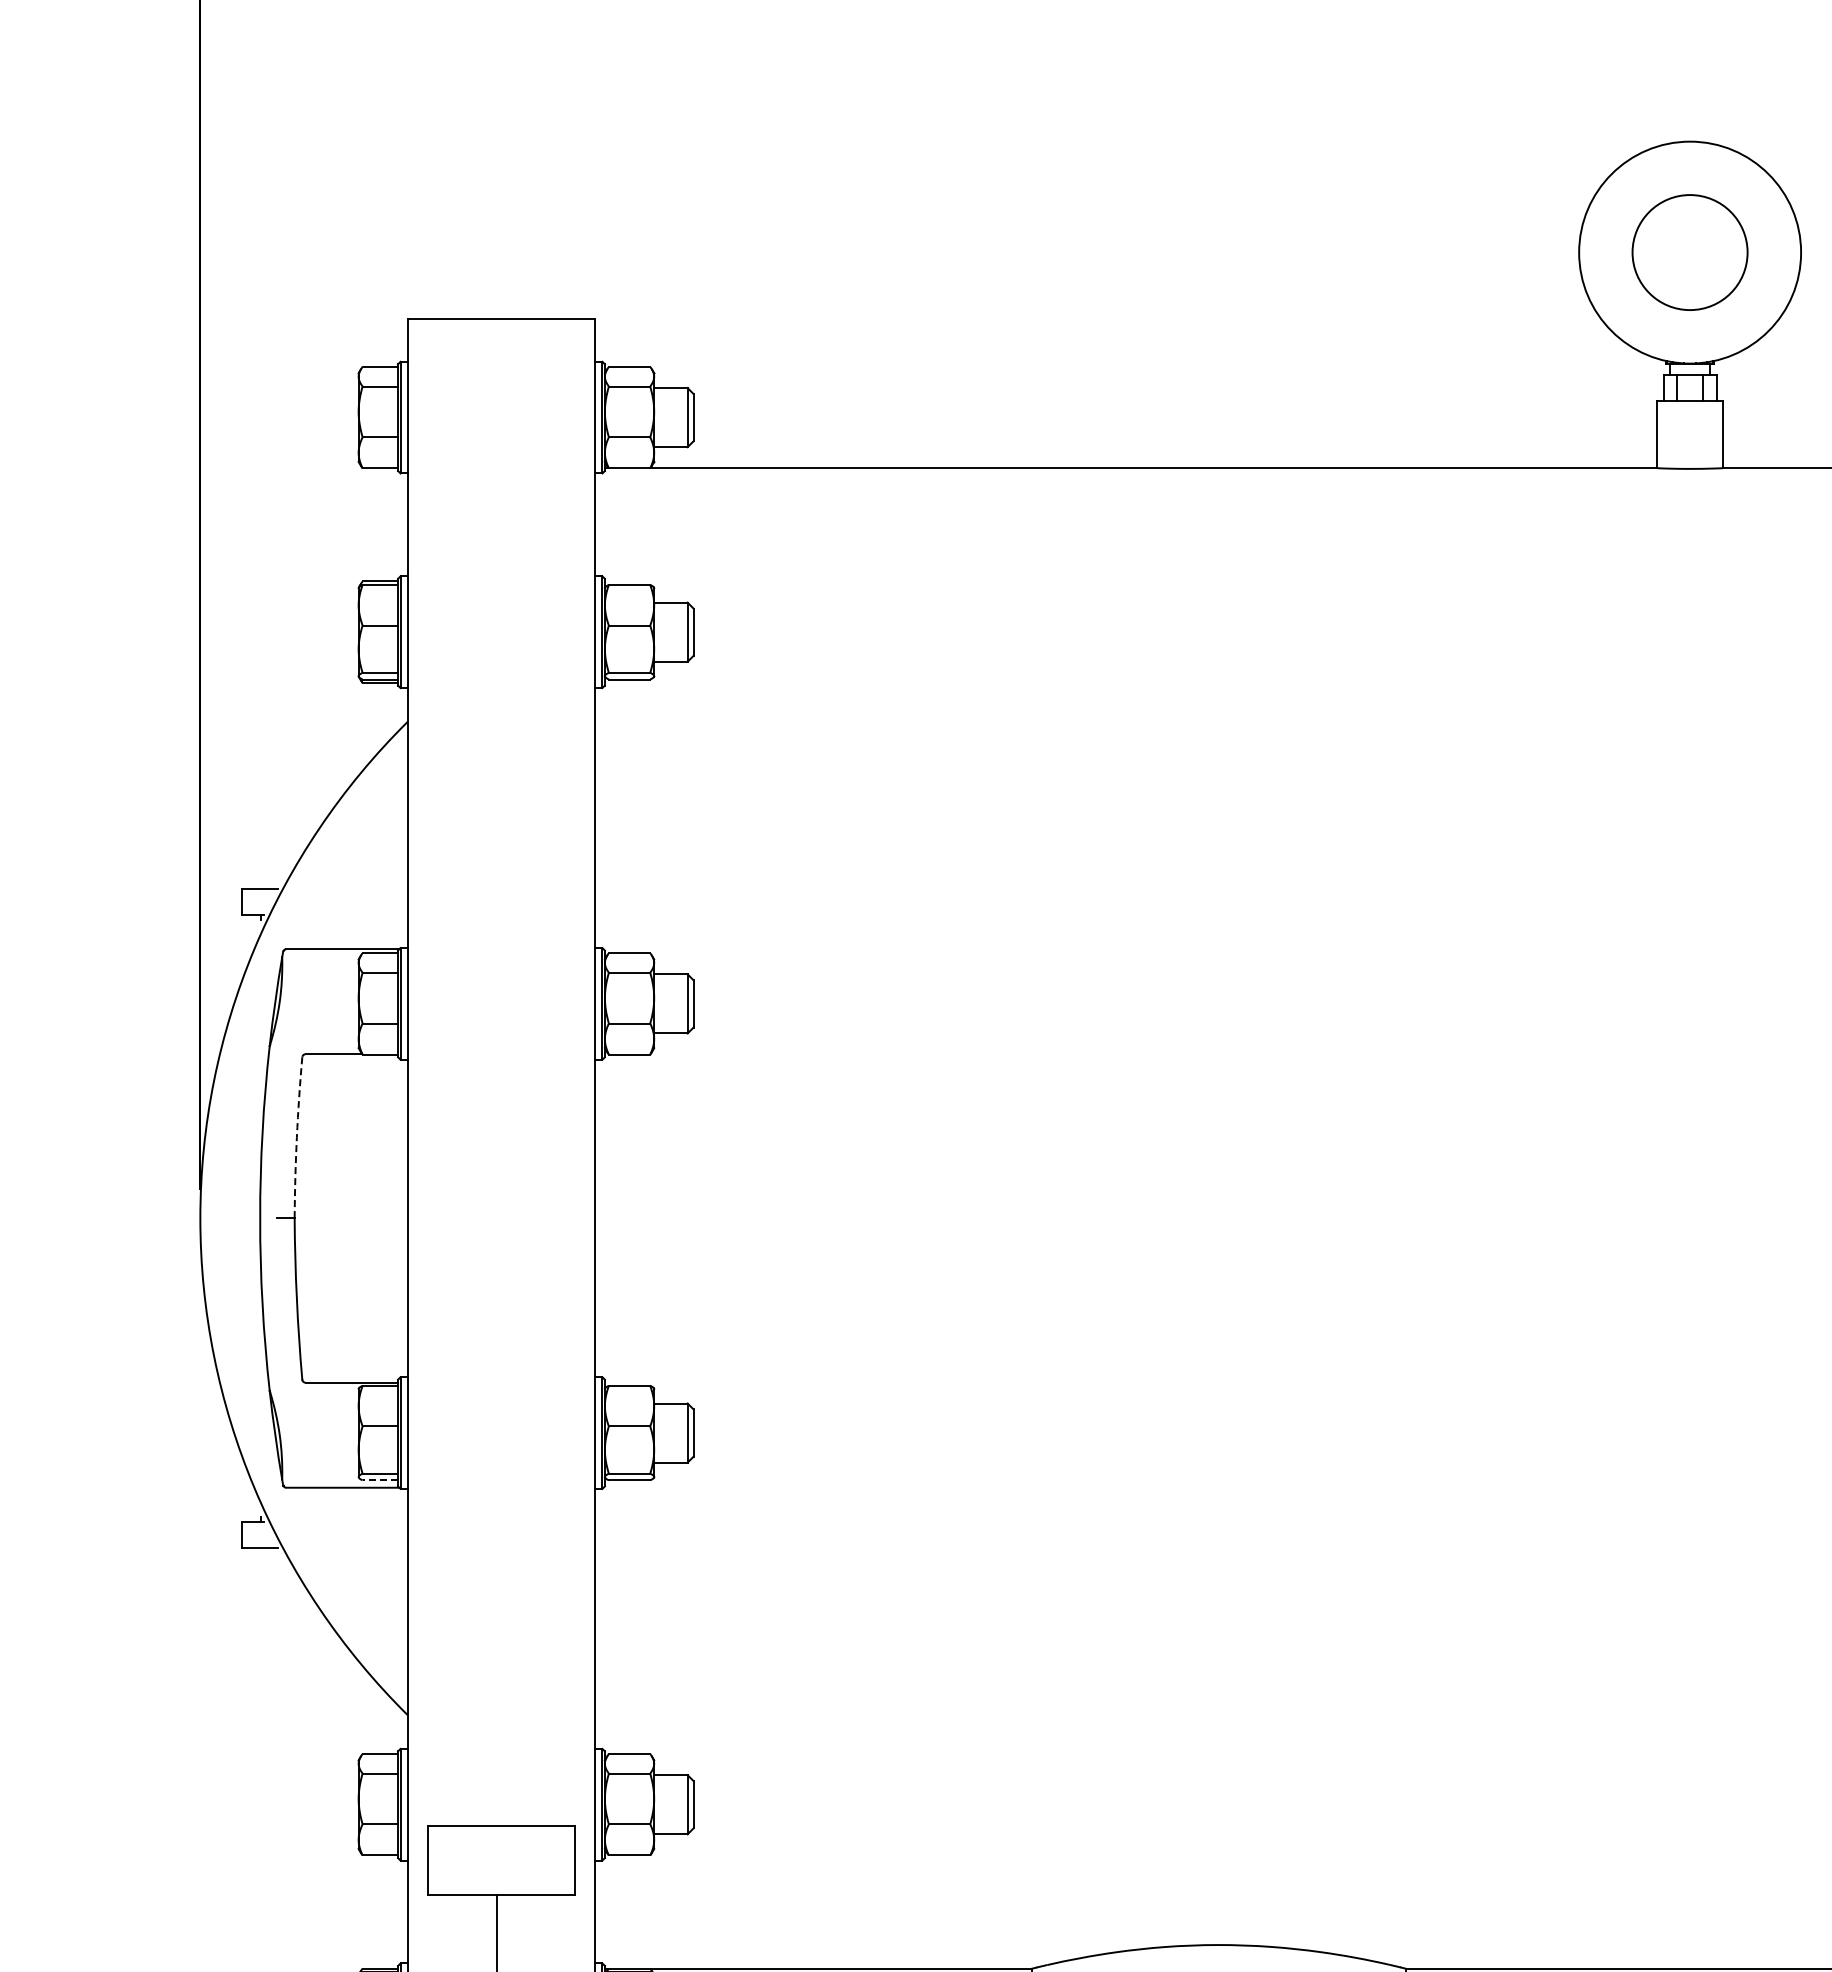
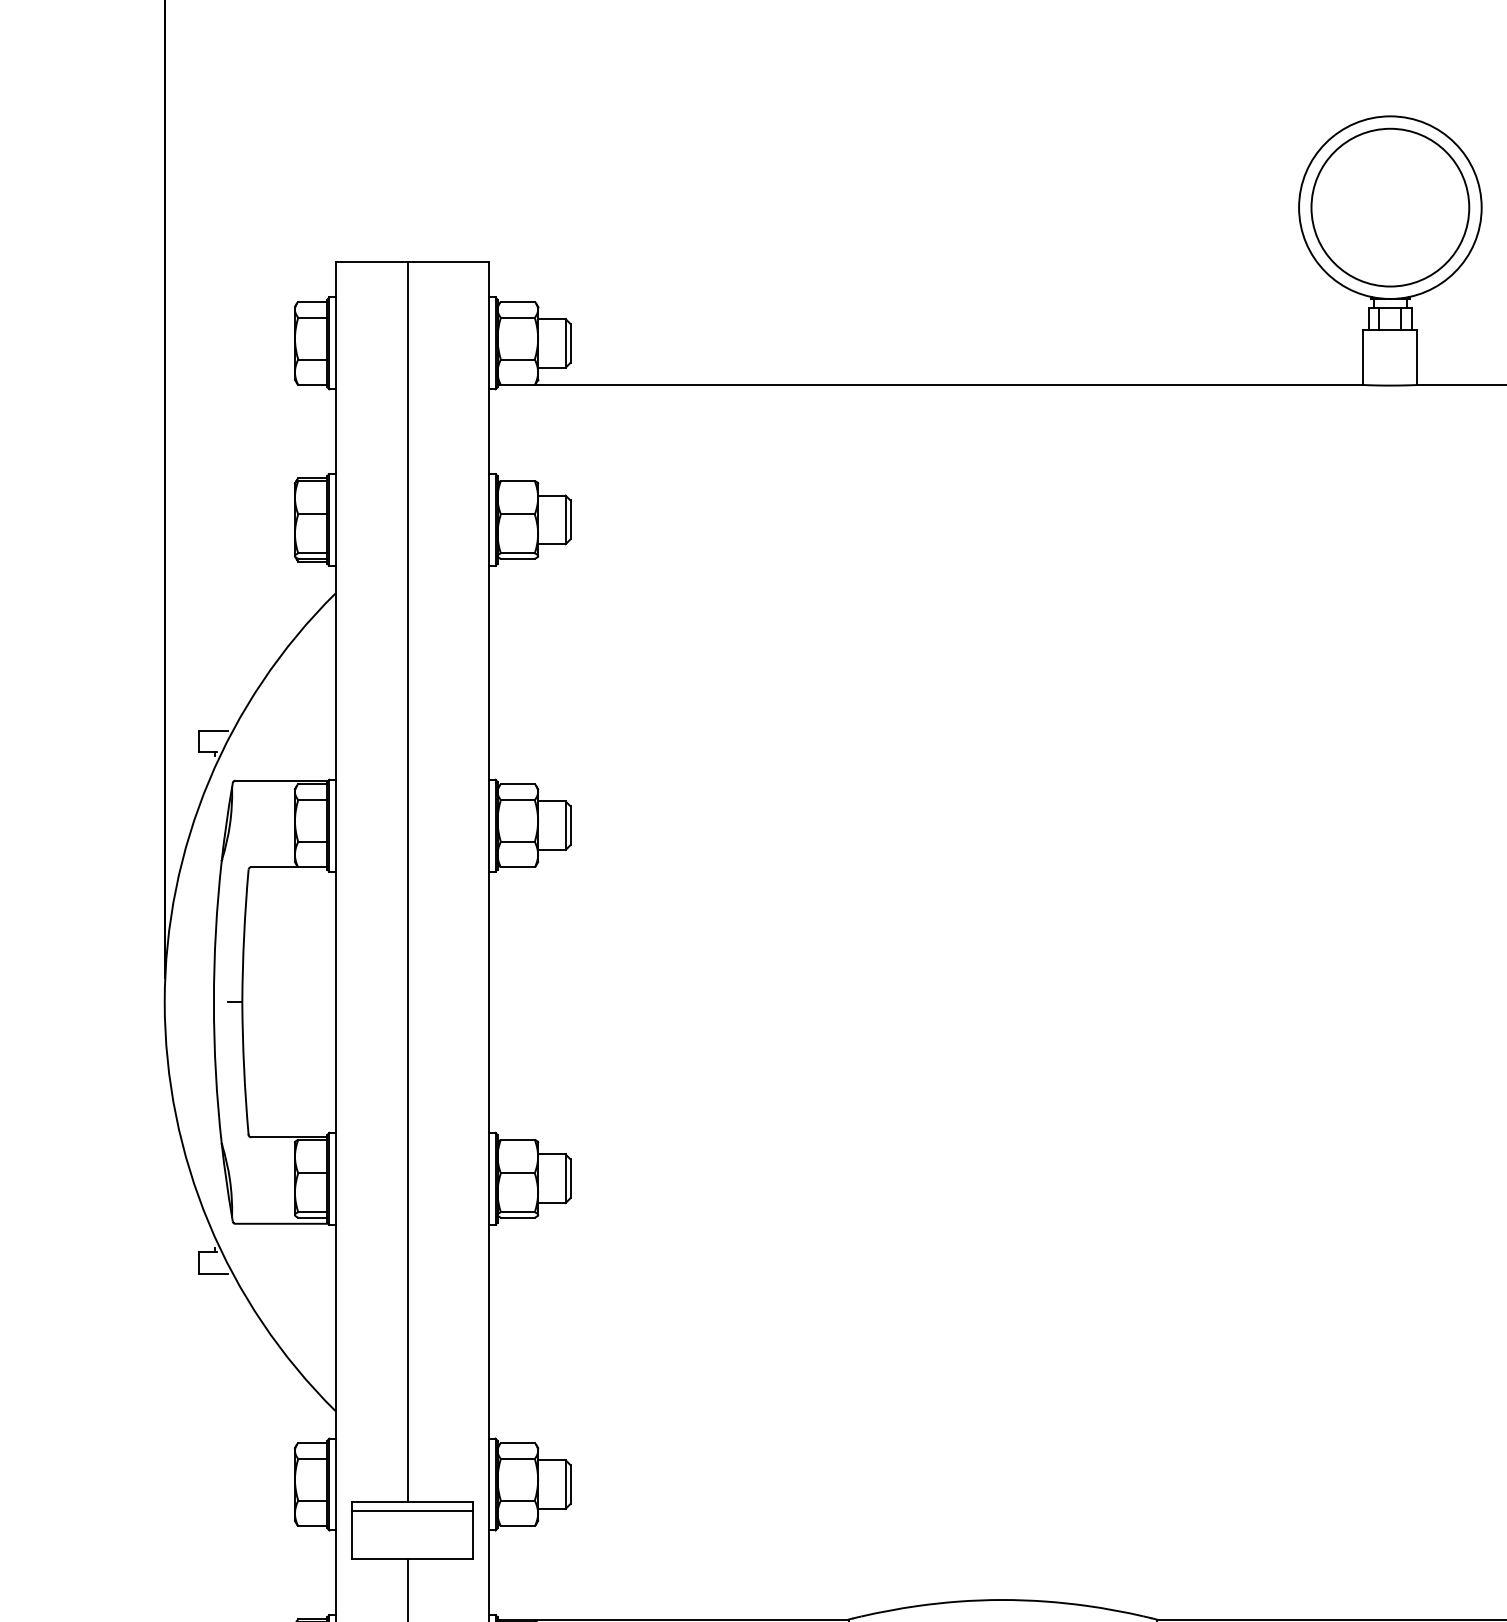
circle: (1689, 252) -> (1389, 207), size x1.67
line: (496, 1071) -> (408, 881), added
arc: (296, 1137) -> (243, 935), dashed -> solid
line: (380, 1480) -> (312, 1217), dashed -> solid
line: (501, 1837) -> (412, 1511), added

